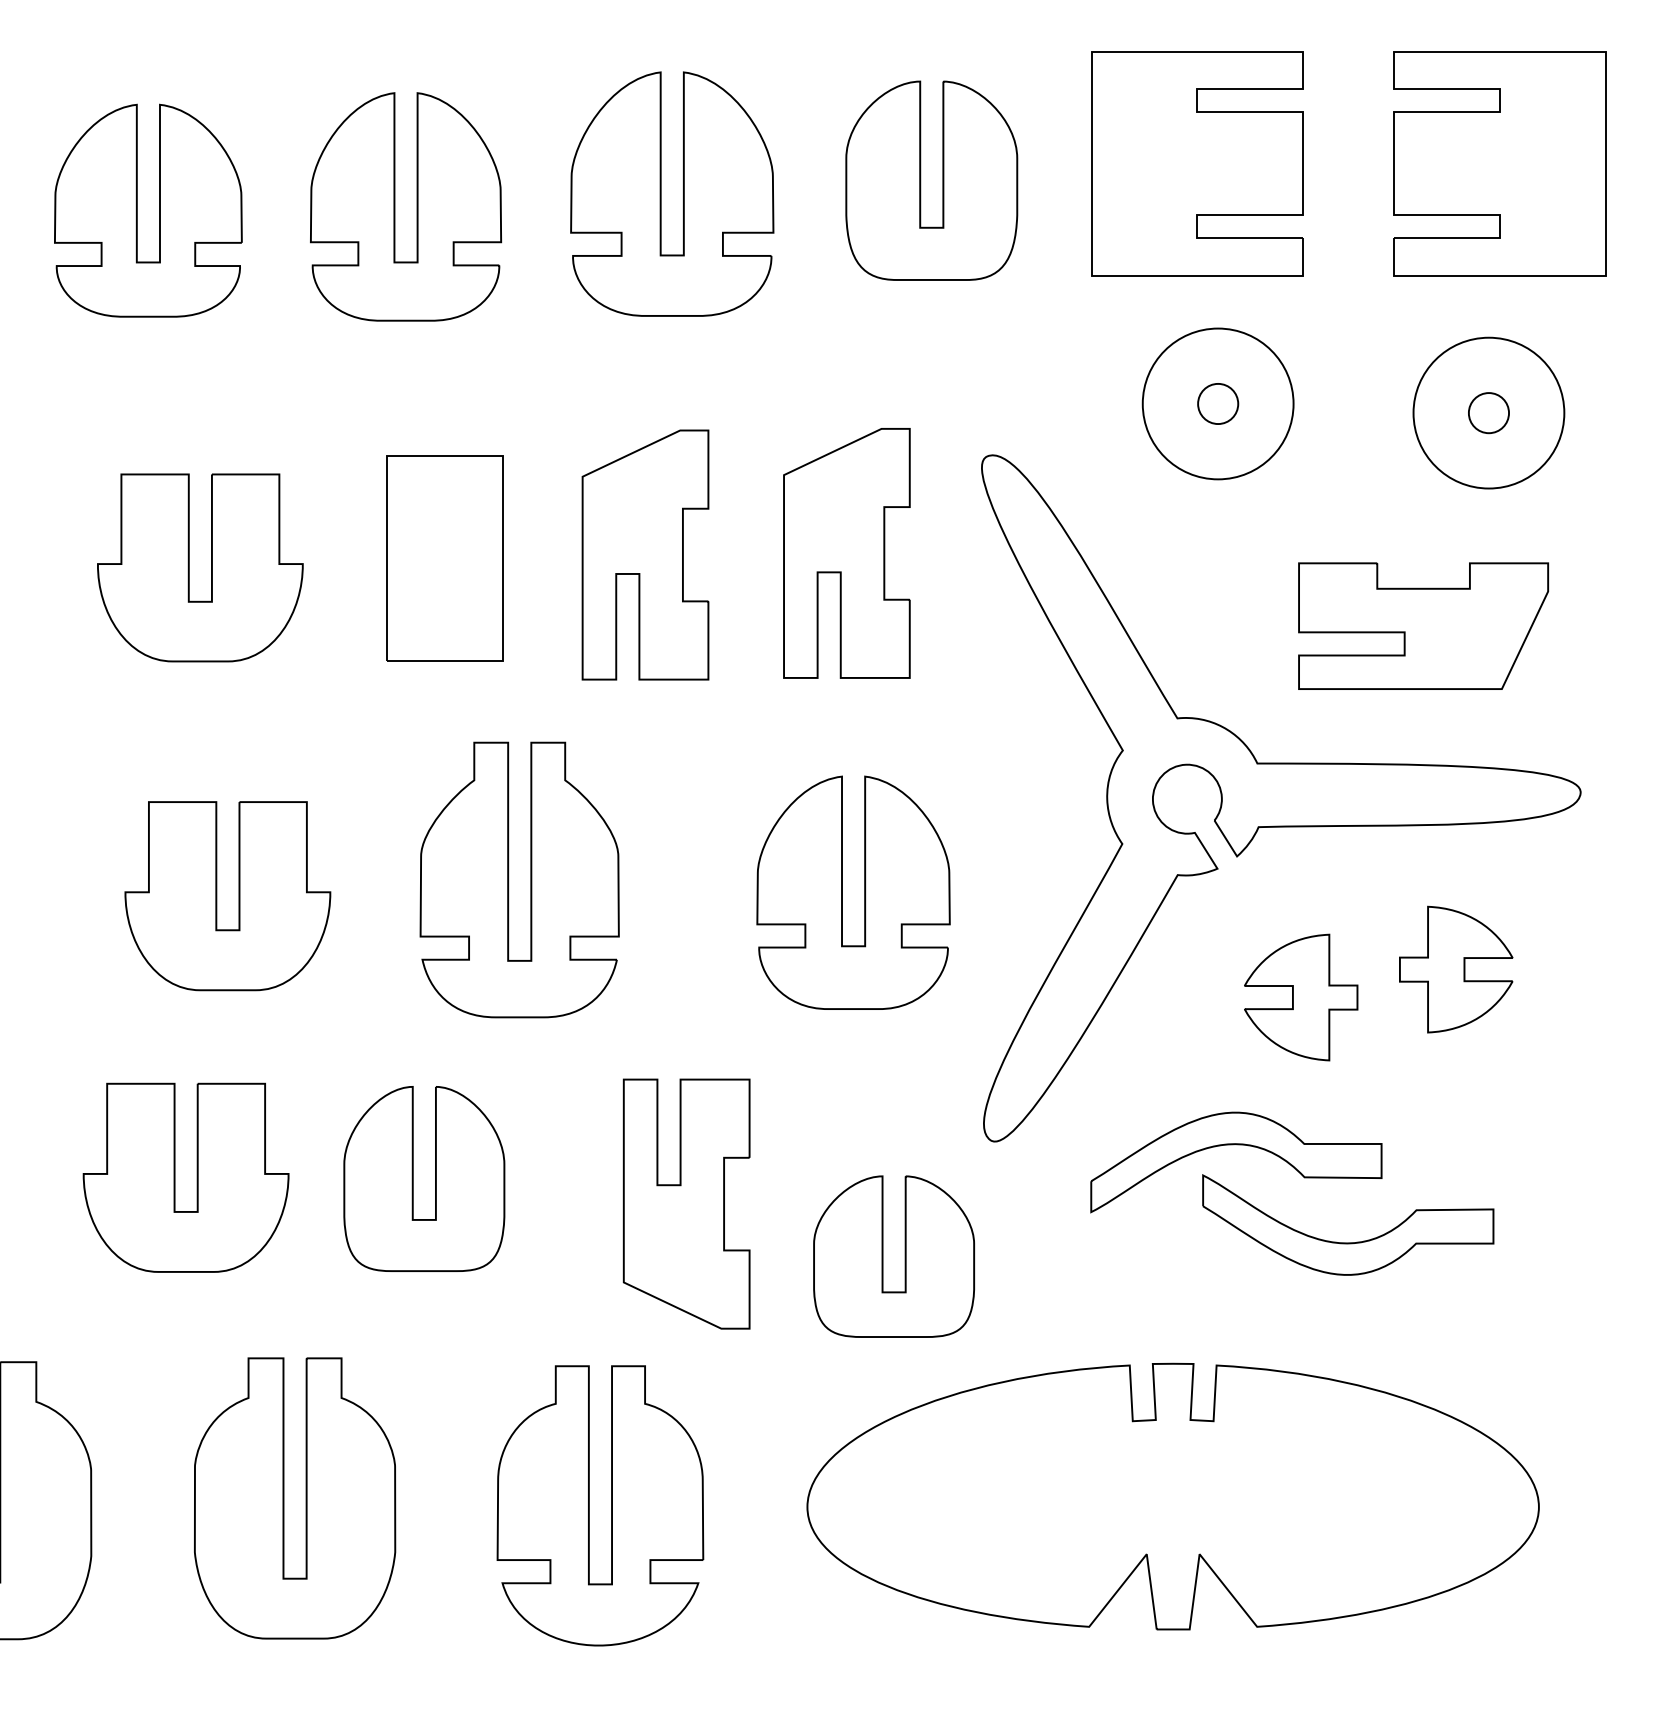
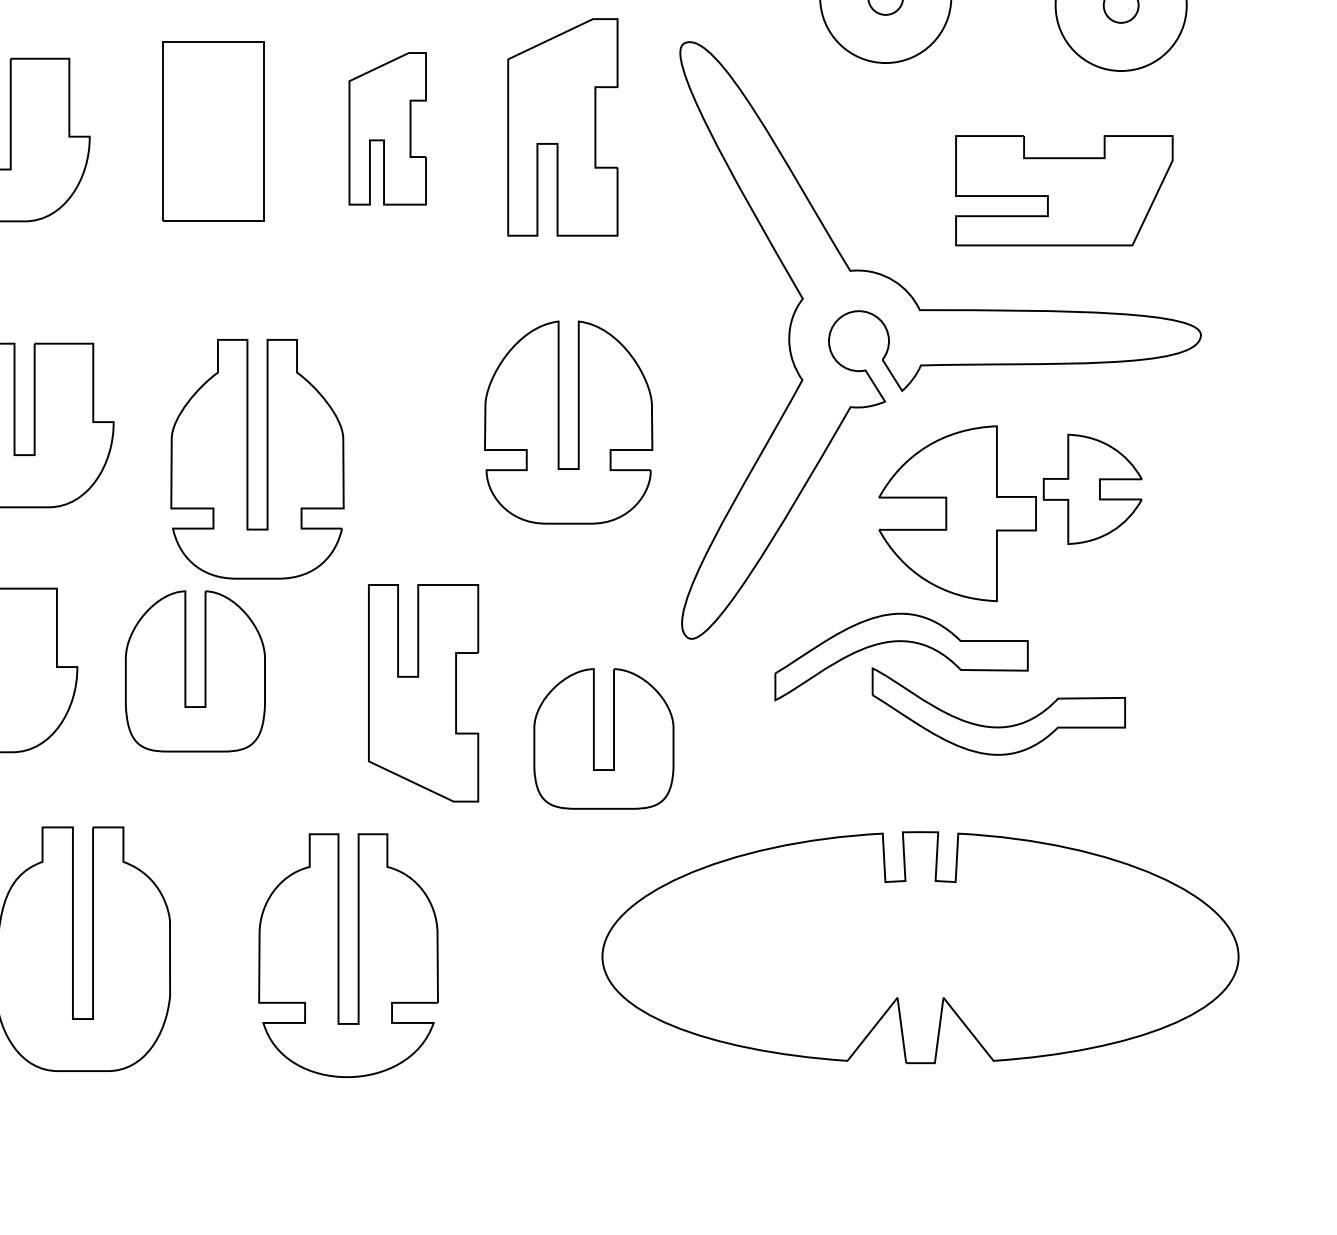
part: (645, 554) -> (387, 128), size x0.7
part: (509, 879) -> (248, 458), moved
part: (1301, 997) -> (958, 513), size x1.6
part: (1172, 1496) -> (919, 947), moved

